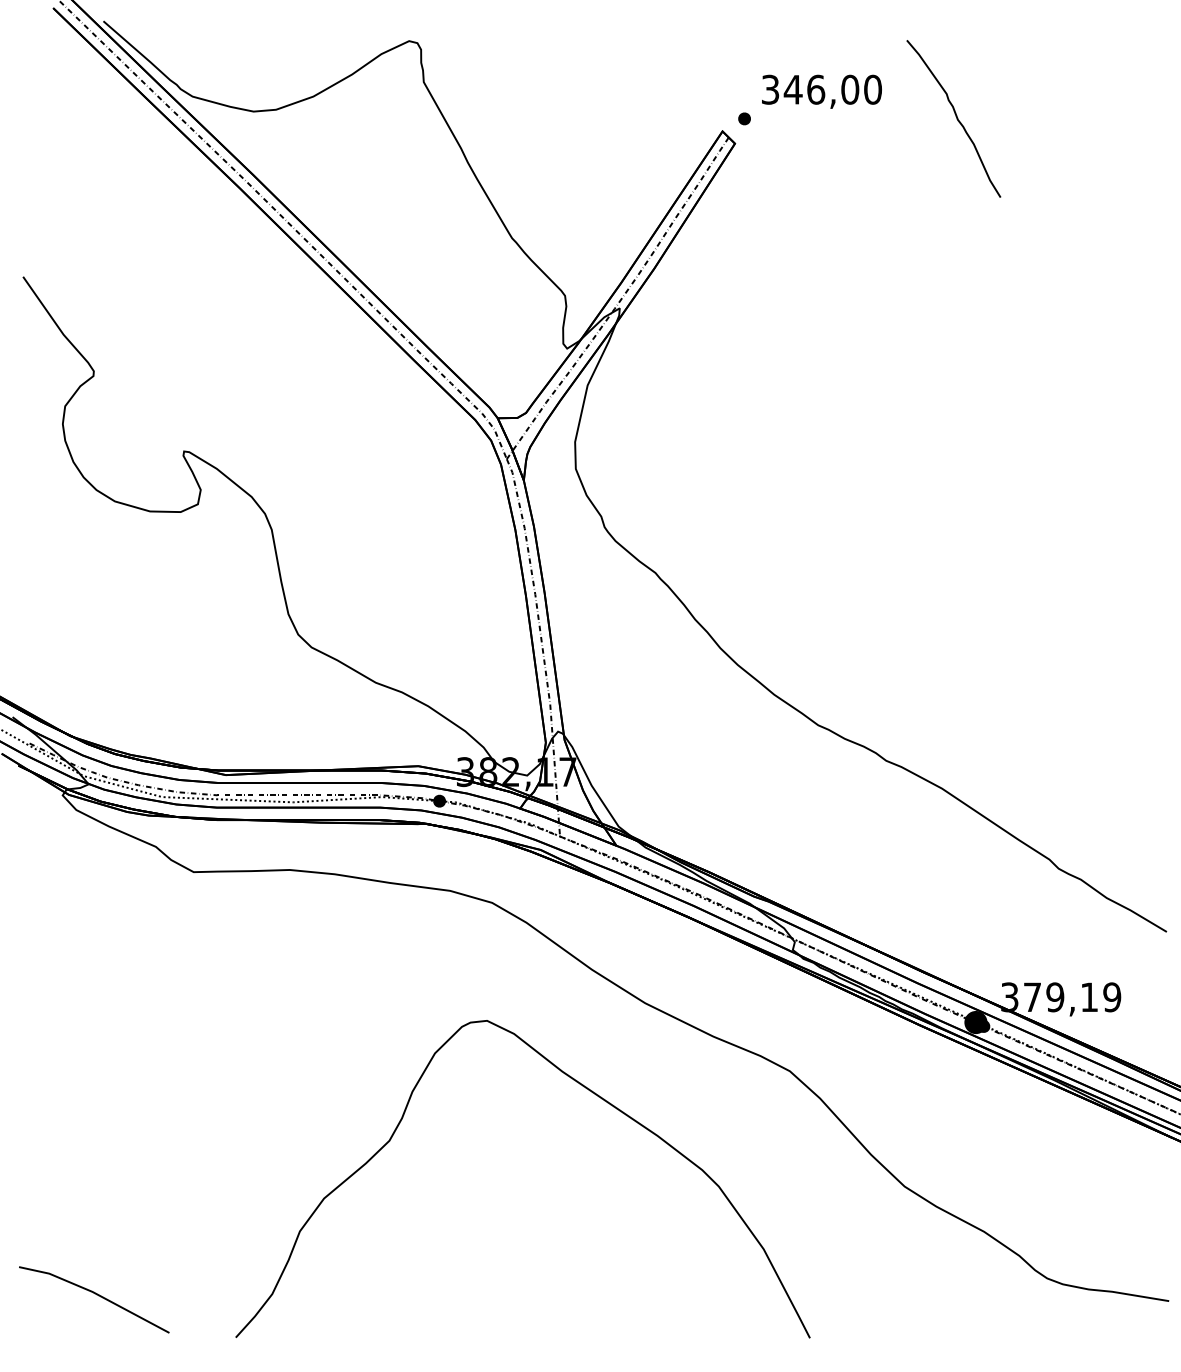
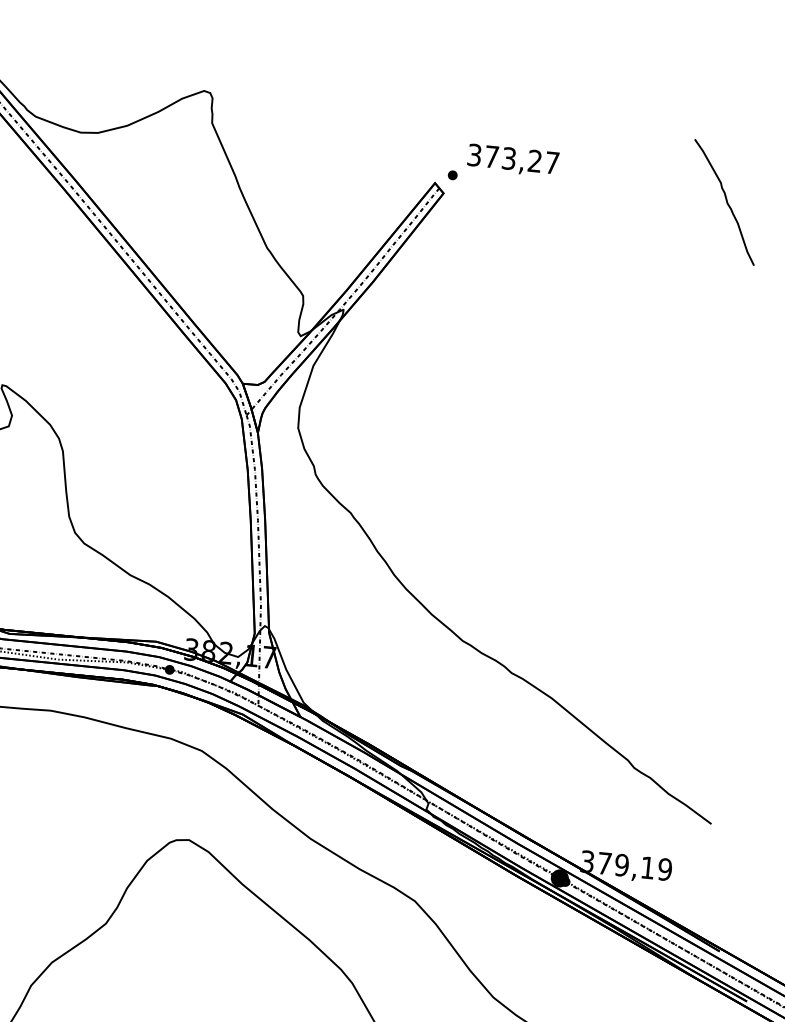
text: (832, 89) -> (521, 159), 346,00 -> 373,27
curve: (955, 116) -> (725, 200), moved

